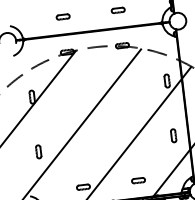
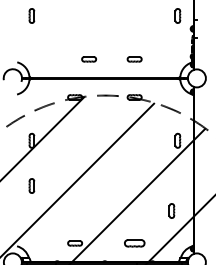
part: (62, 17) -> (88, 59), moved
part: (173, 135) -> (171, 210), moved
part: (38, 151) -> (31, 185), moved
part: (138, 180) -> (134, 243), size x1.4

